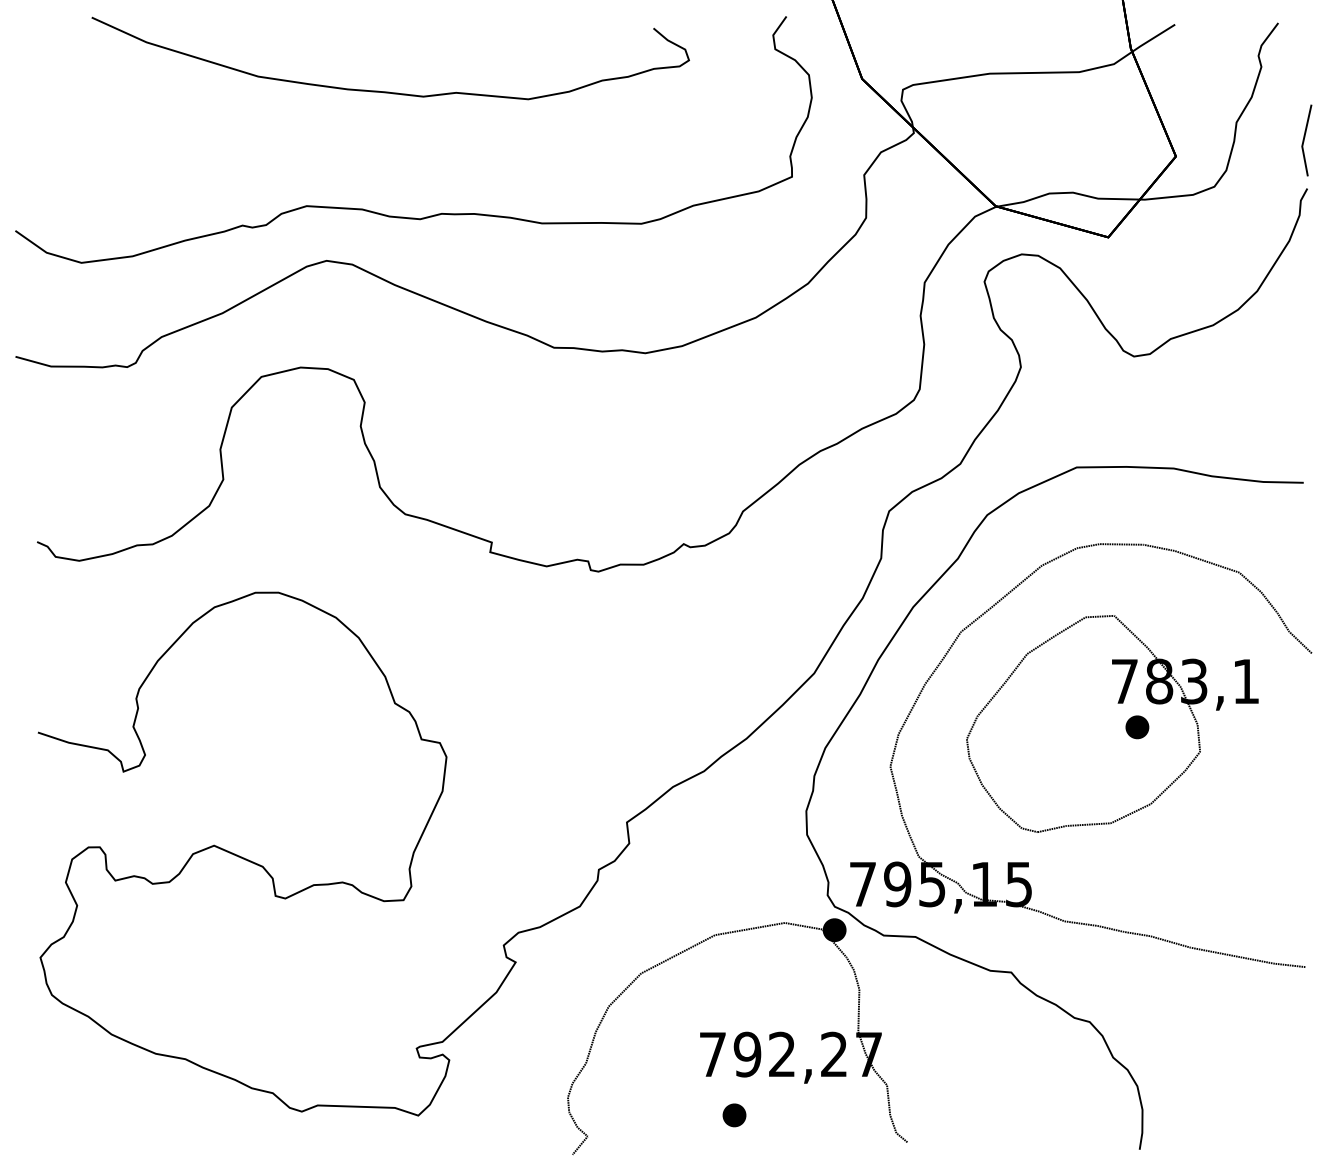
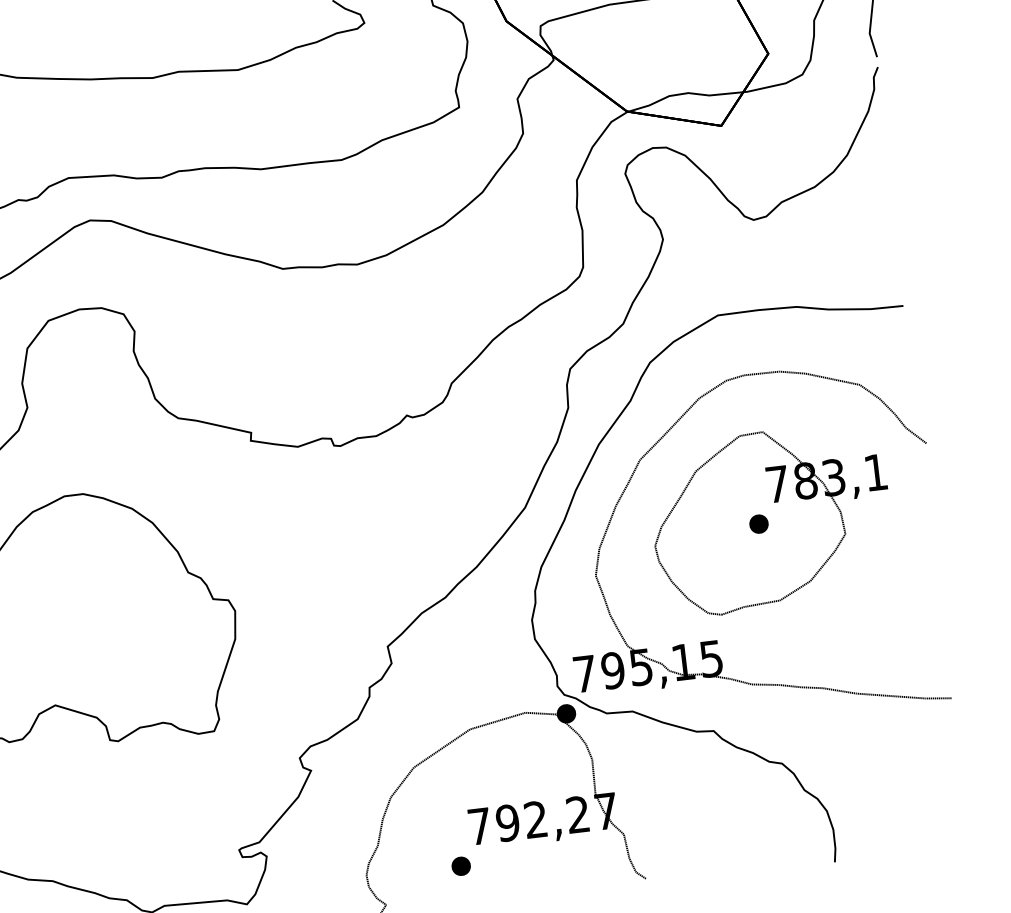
part: (1137, 727) -> (759, 524), moved
part: (734, 1115) -> (461, 866), moved

